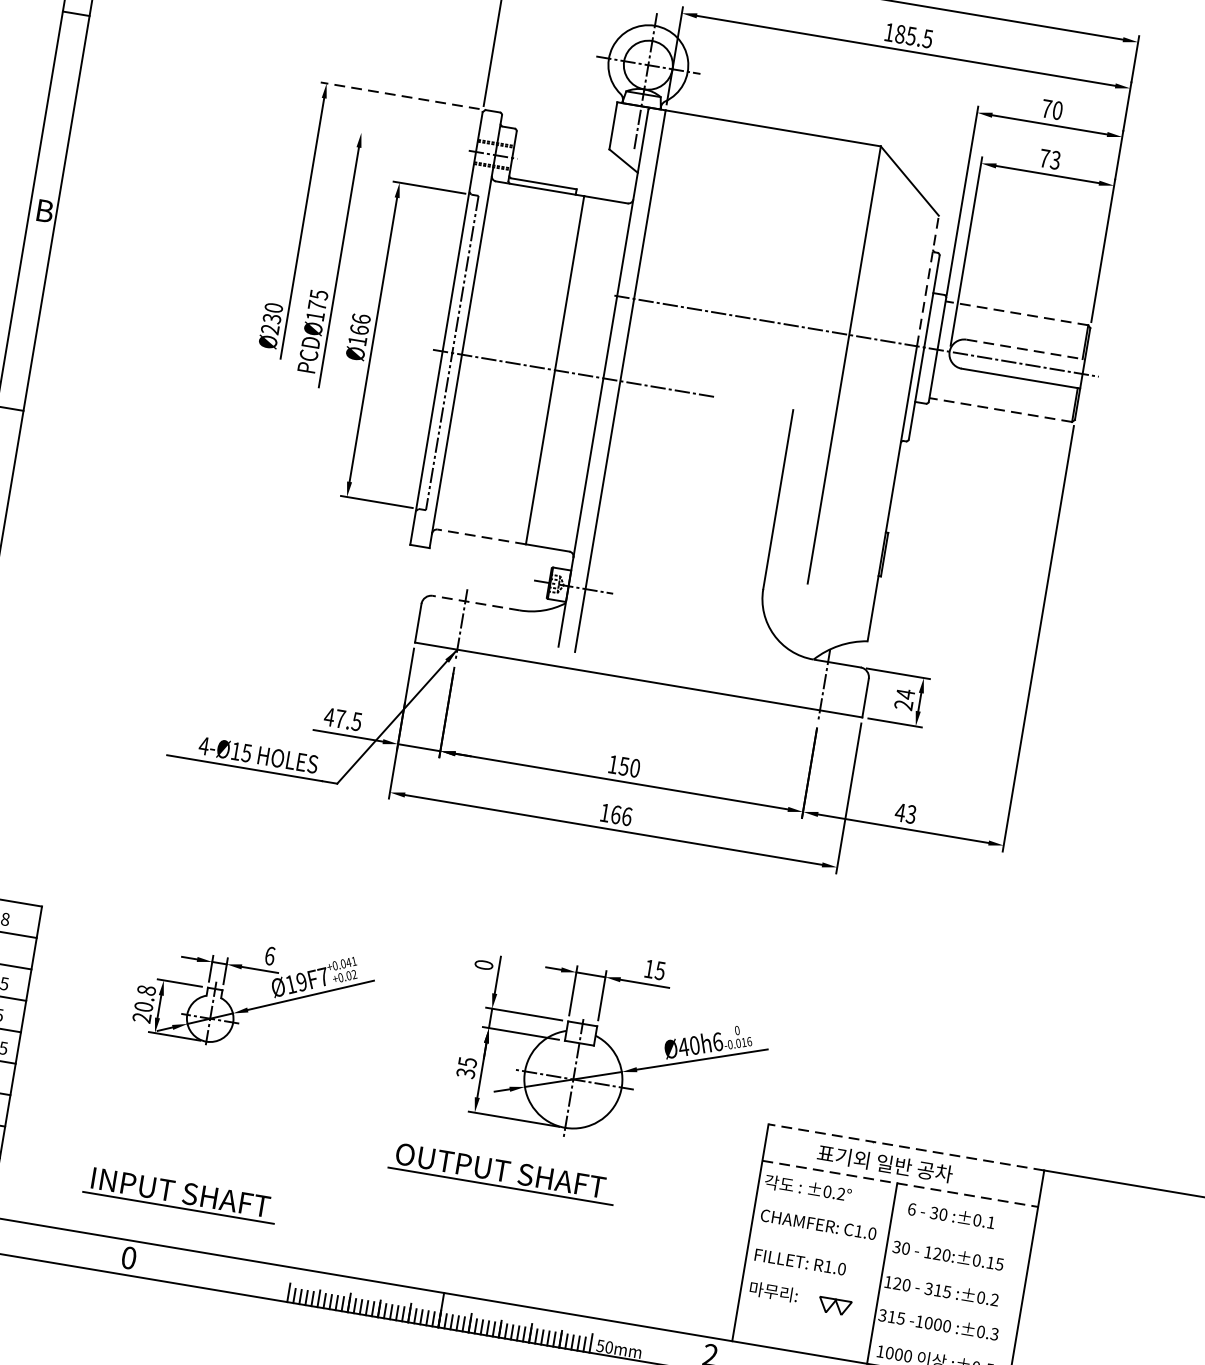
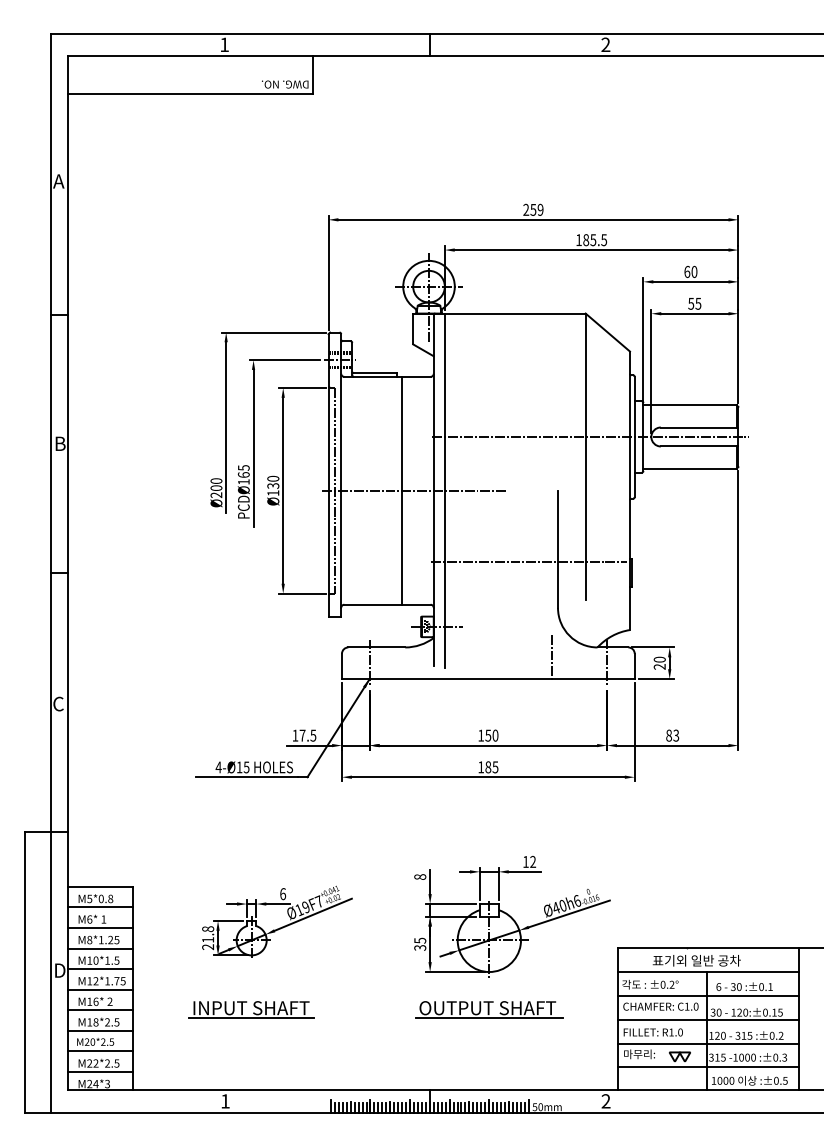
line: (400, 95) -> (274, 332), dashed -> solid
text: (1047, 108) -> (687, 271), 70 -> 60
line: (408, 141) -> (284, 360), added
text: (1049, 158) -> (694, 303), 73 -> 55
line: (927, 281) -> (629, 394), dashed -> solid
text: (316, 304) -> (243, 474), PCDØ175 -> PCDØ165
line: (1017, 313) -> (690, 405), dashed -> solid
text: (272, 319) -> (216, 488), Ø230 -> Ø200
text: (360, 323) -> (273, 481), Ø166 -> Ø130
line: (1025, 349) -> (699, 427), dashed -> solid
line: (1001, 409) -> (690, 468), dashed -> solid
line: (731, 512) -> (529, 562), added
line: (482, 536) -> (373, 604), dashed -> solid
line: (475, 603) -> (376, 647), dashed -> solid
line: (741, 664) -> (552, 658), added
text: (905, 693) -> (659, 659), 24 -> 20
text: (329, 716) -> (295, 735), 47.5 -> 17.5
text: (899, 812) -> (668, 735), 43 -> 83
text: (620, 815) -> (491, 767), 166 -> 185
text: (482, 964) -> (419, 876), 0 -> 8
text: (661, 970) -> (533, 861), 15 -> 12
text: (144, 1006) -> (208, 939), 20.8 -> 21.8
line: (906, 1147) -> (708, 948), dashed -> solid
part: (502, 1173) -> (489, 1009), moved
line: (901, 1184) -> (709, 972), dashed -> solid
part: (180, 1194) -> (251, 1009), moved
line: (894, 1219) -> (708, 995), added
line: (888, 1256) -> (708, 1019), added
text: (129, 1258) -> (225, 1101), 0 -> 1
line: (881, 1293) -> (708, 1043), added
line: (875, 1329) -> (708, 1067), added

